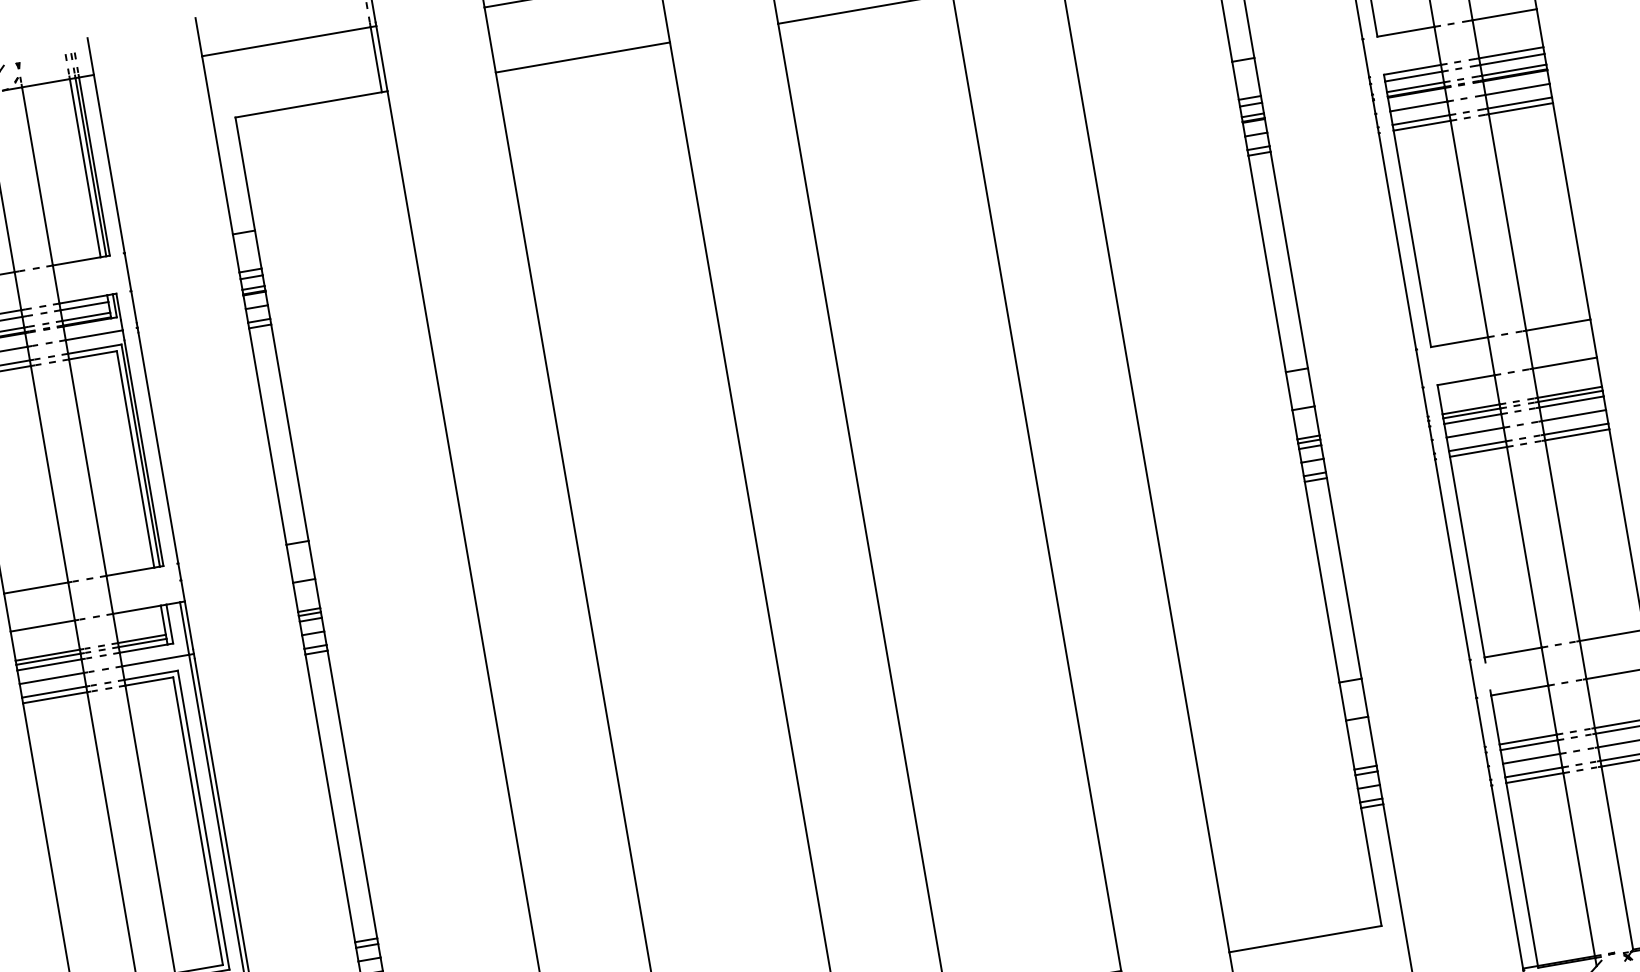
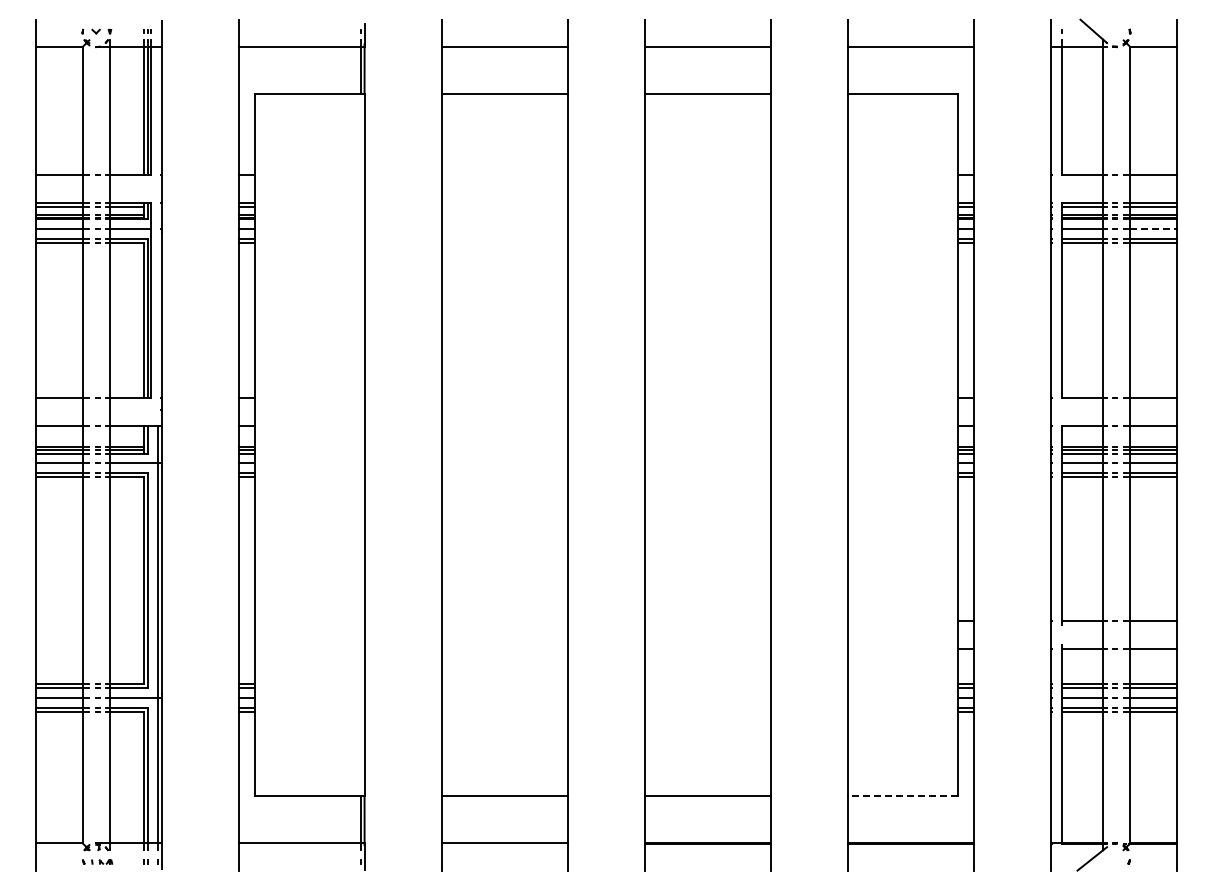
line: (1518, 88) -> (1154, 228), solid -> dashed
line: (1306, 939) -> (903, 796), solid -> dashed

